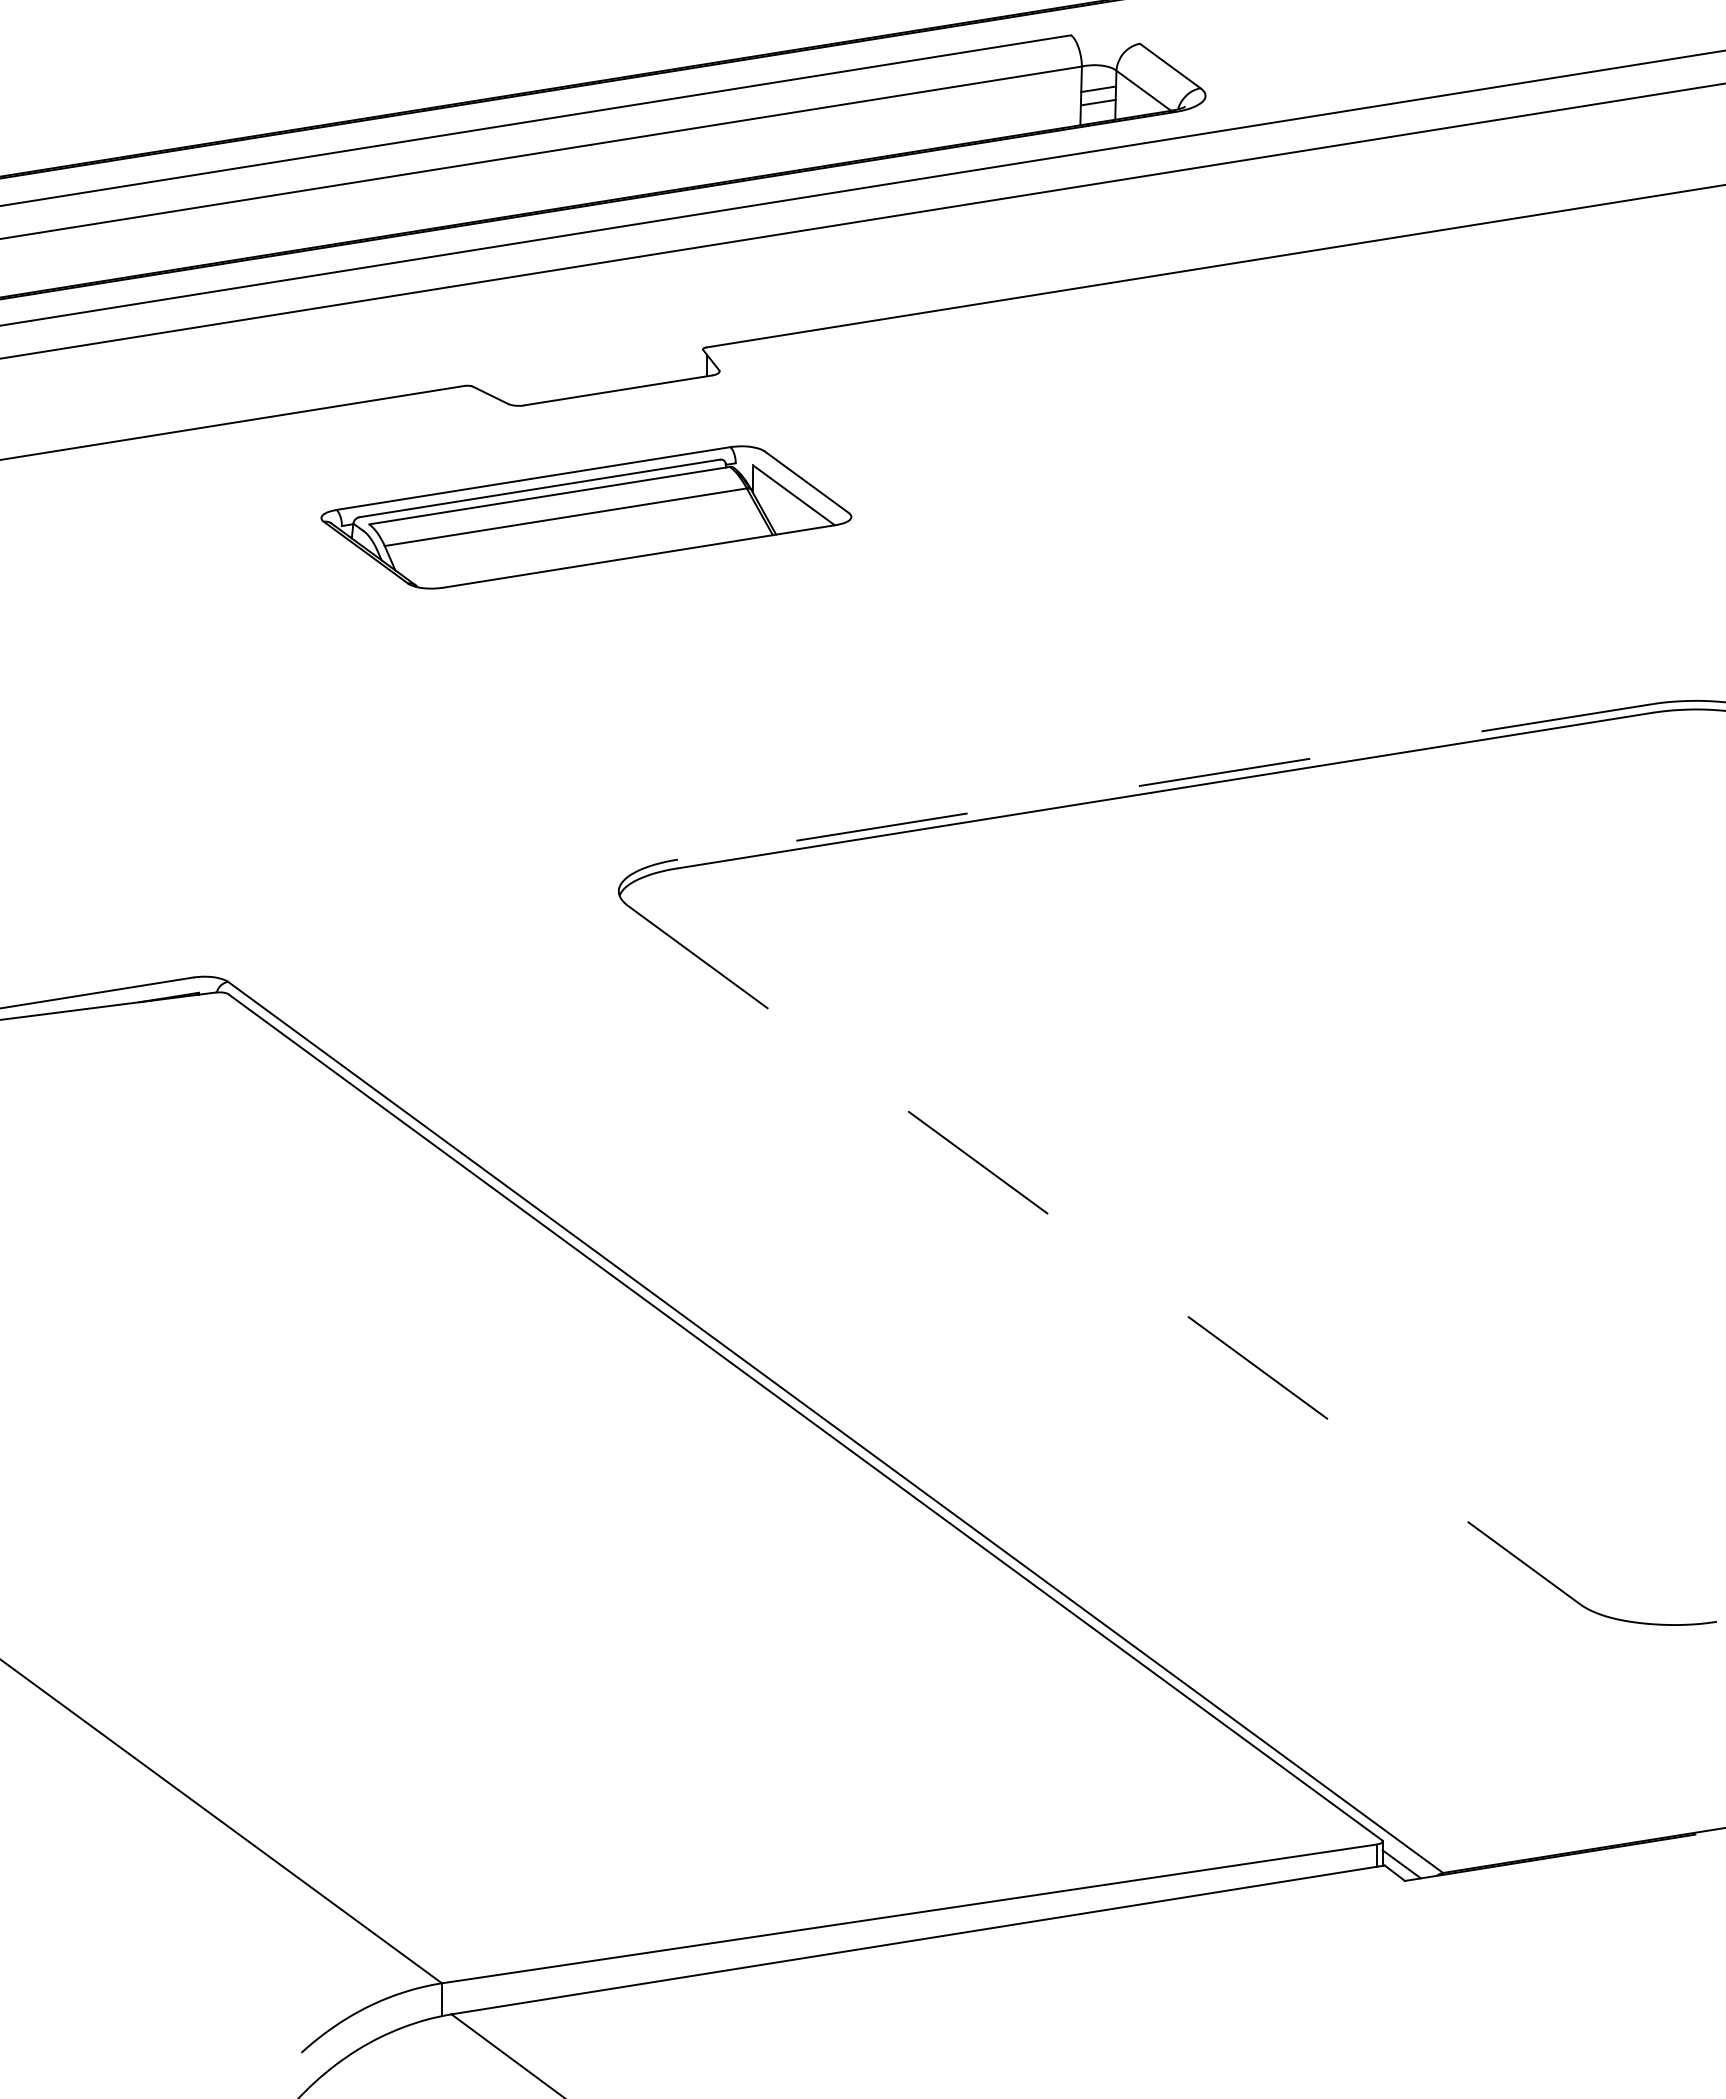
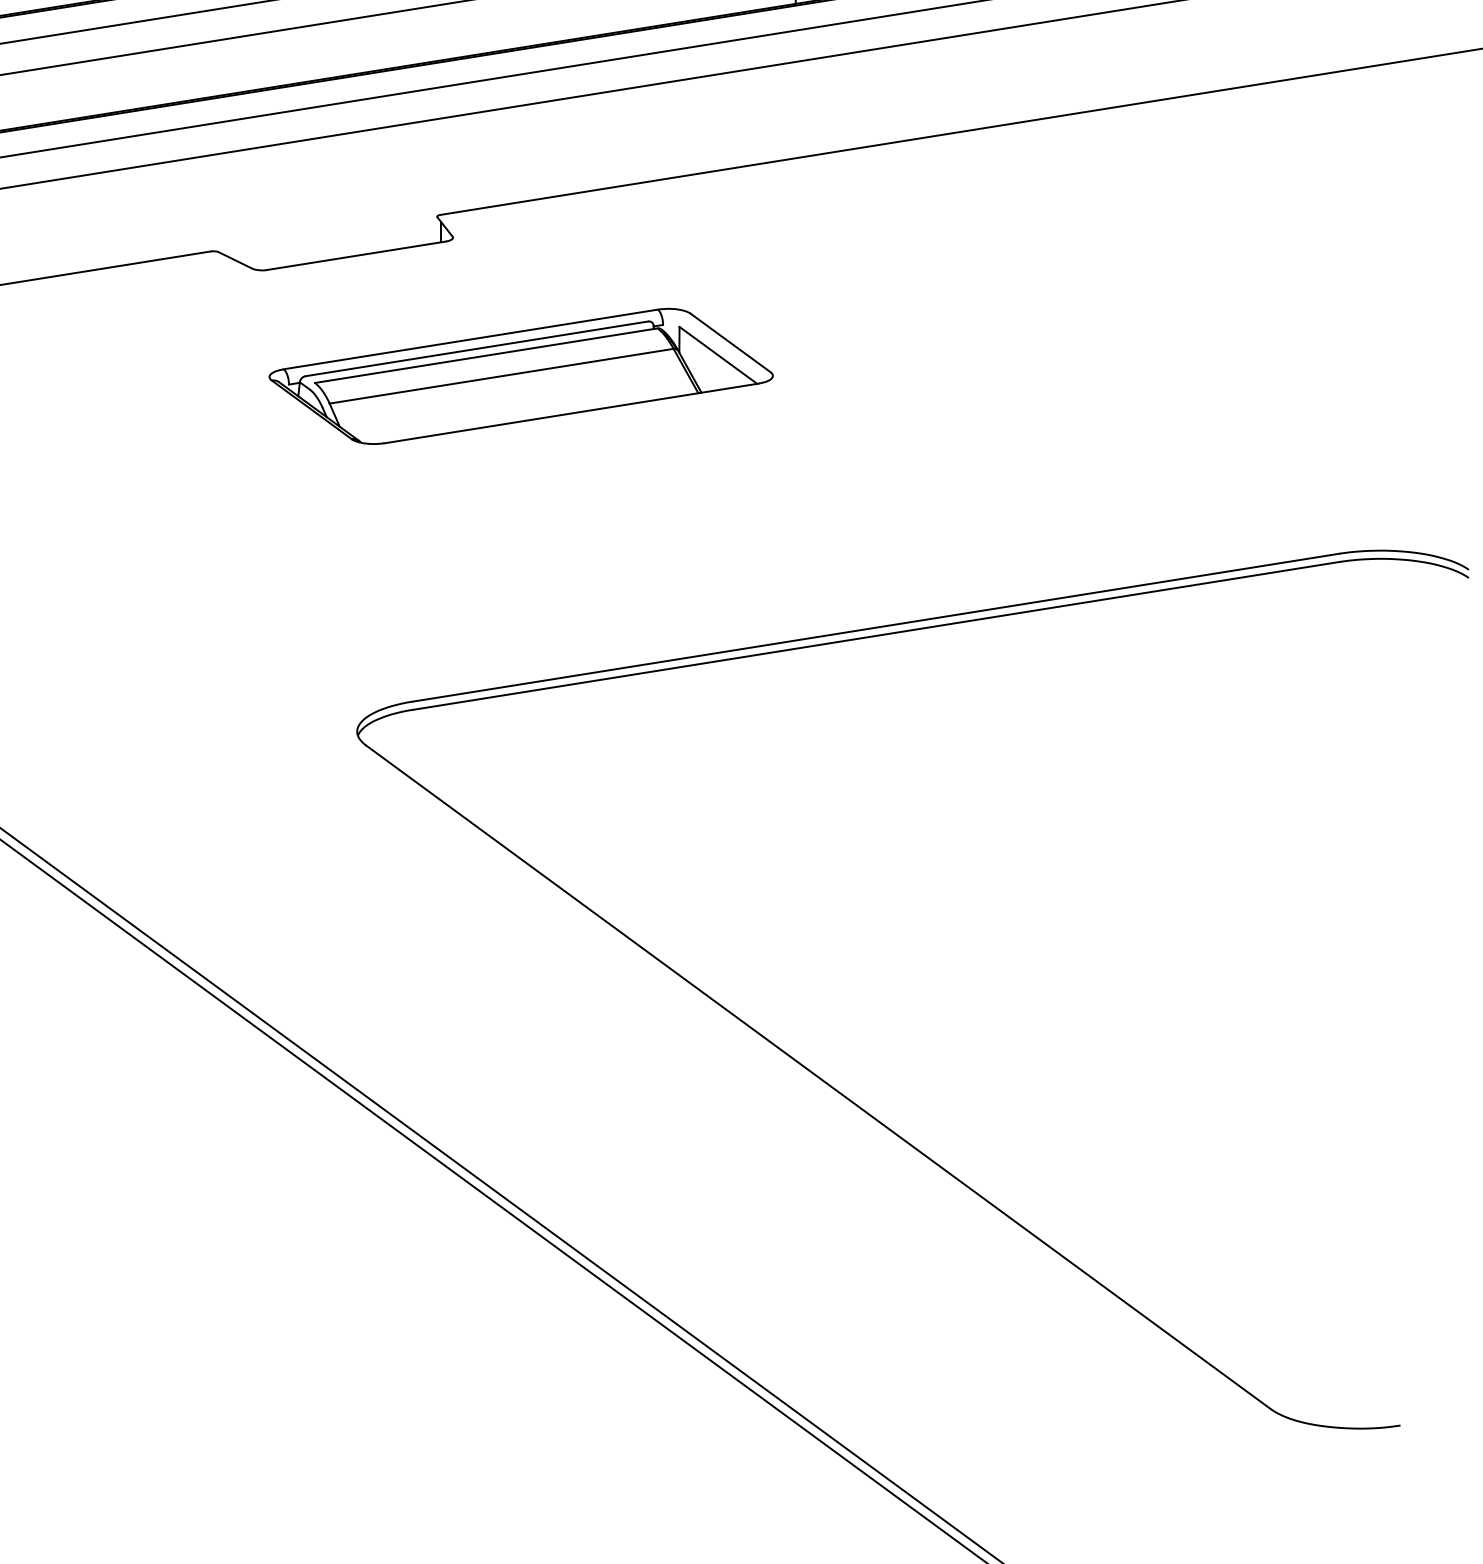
part: (586, 517) -> (521, 376), moved
line: (1165, 781) -> (876, 627), dashed -> solid
line: (1104, 1255) -> (818, 1077), dashed -> solid

